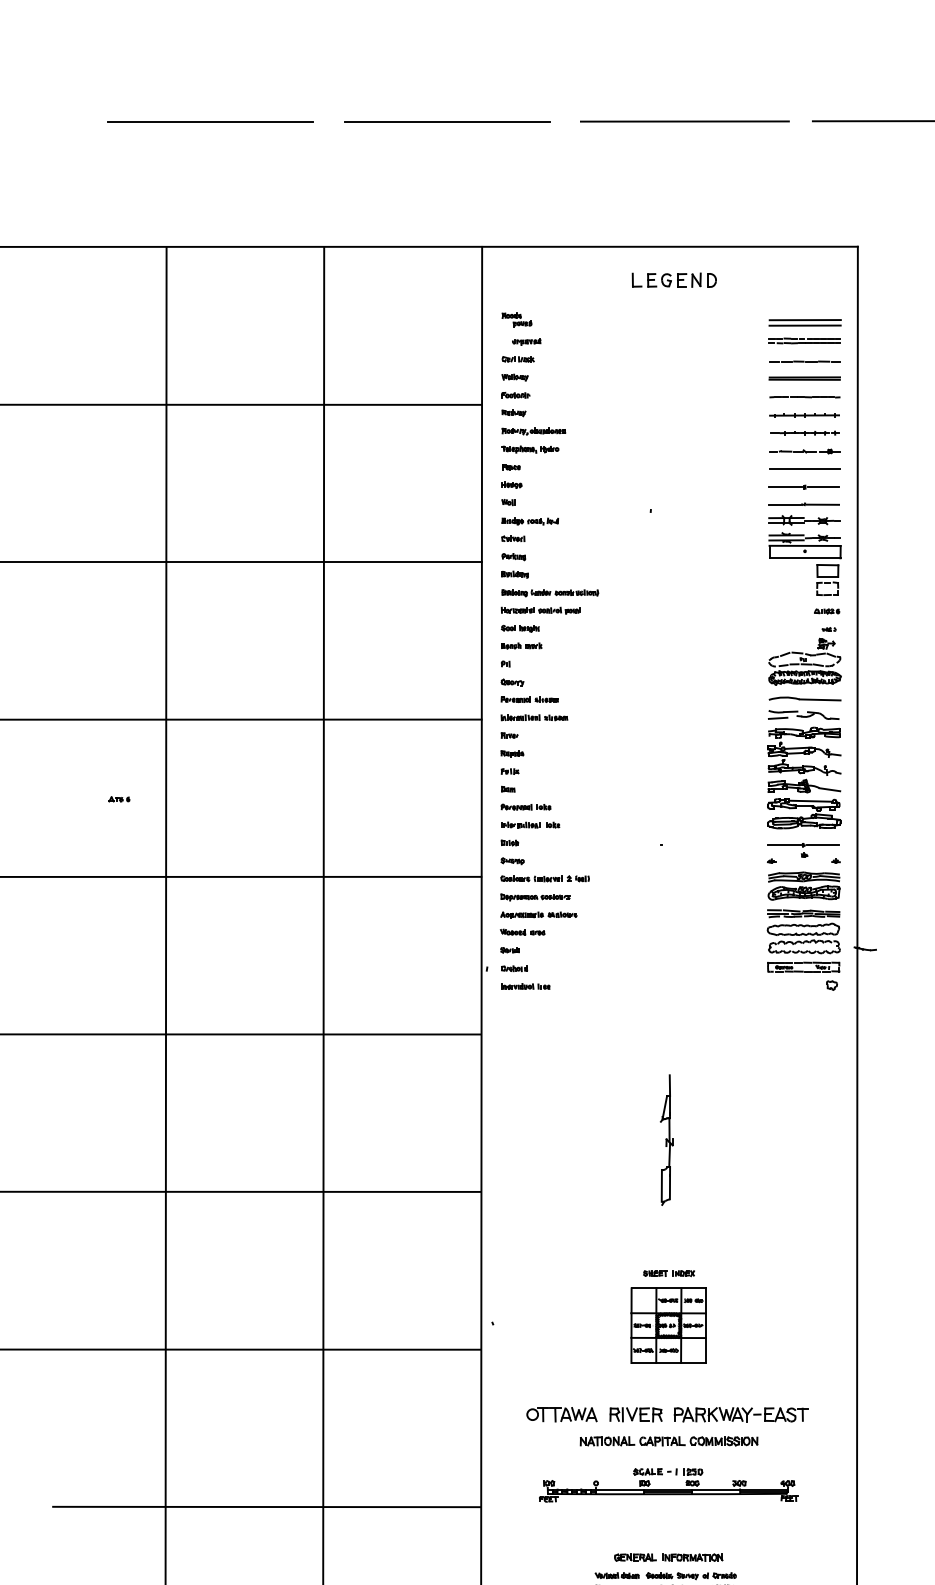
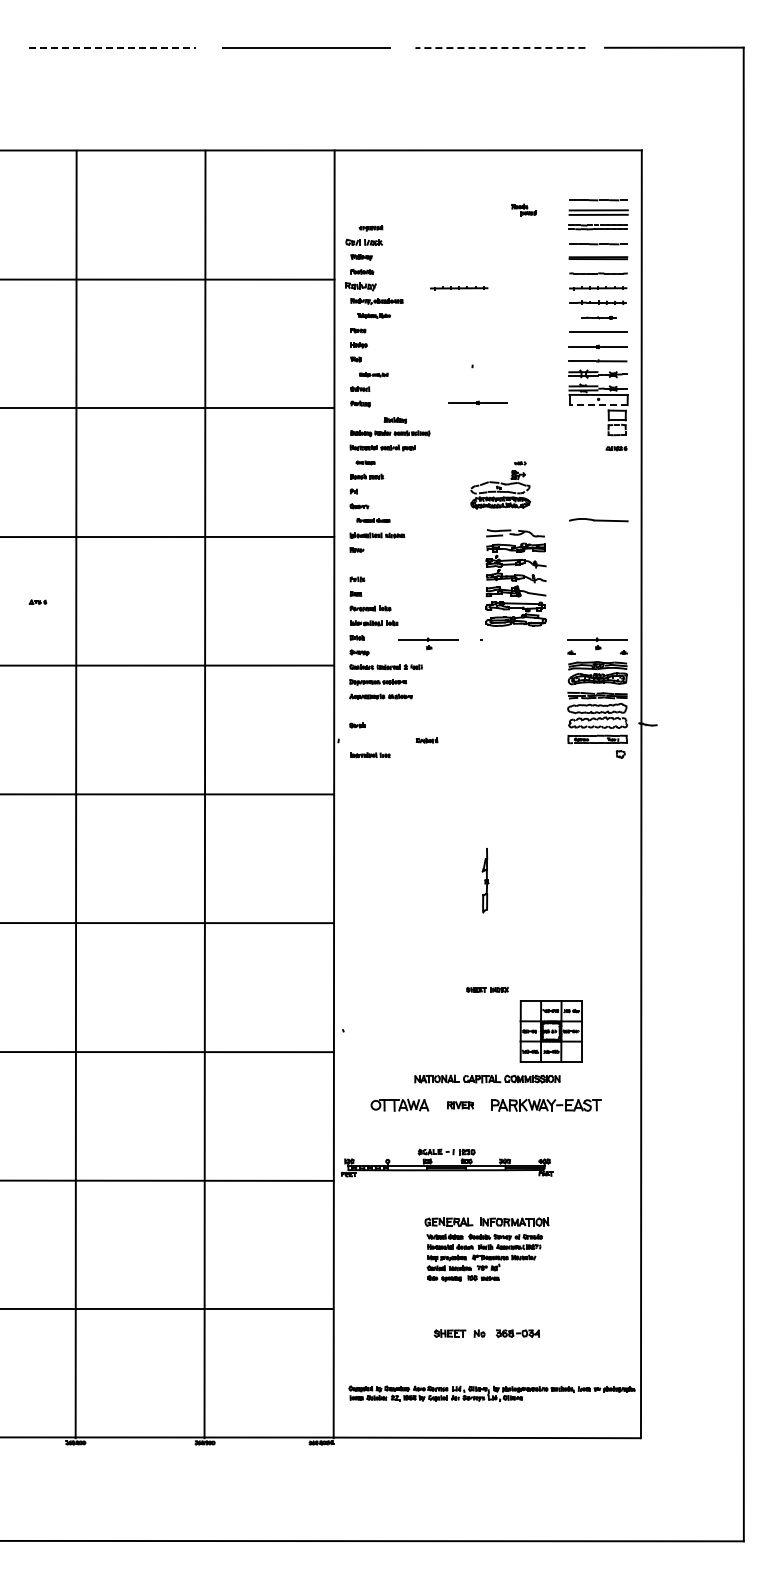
line: (210, 122) -> (112, 48), solid -> dashed
line: (683, 122) -> (499, 48), solid -> dashed
part: (674, 279) -> (491, 177), removed
line: (804, 308) -> (598, 200), added
part: (516, 319) -> (523, 209), moved
part: (517, 359) -> (363, 242), size x1.4
part: (513, 413) -> (360, 286), size x1.6
line: (634, 415) -> (459, 288), added
part: (529, 448) -> (373, 315), size x0.7
part: (804, 451) -> (598, 317), size x0.6
part: (529, 520) -> (373, 374), size x0.6
part: (656, 555) -> (477, 402), added
line: (804, 558) -> (598, 405), solid -> dashed
part: (513, 574) -> (394, 420), moved
part: (519, 628) -> (365, 462), size x0.6
part: (804, 656) -> (500, 485), moved
part: (529, 699) -> (373, 520), size x0.7
part: (512, 753) -> (359, 564), removed
part: (803, 769) -> (515, 577), moved
part: (596, 849) -> (428, 643), added
part: (522, 931) -> (367, 710), removed
part: (513, 968) -> (426, 740), moved
part: (666, 1139) -> (485, 880), size x0.6
part: (667, 1325) -> (550, 1031), moved
part: (636, 1414) -> (460, 1105), size x0.6
part: (669, 1440) -> (487, 1078), moved
part: (667, 1484) -> (446, 1162), moved
part: (669, 1556) -> (487, 1221), size x1.4

